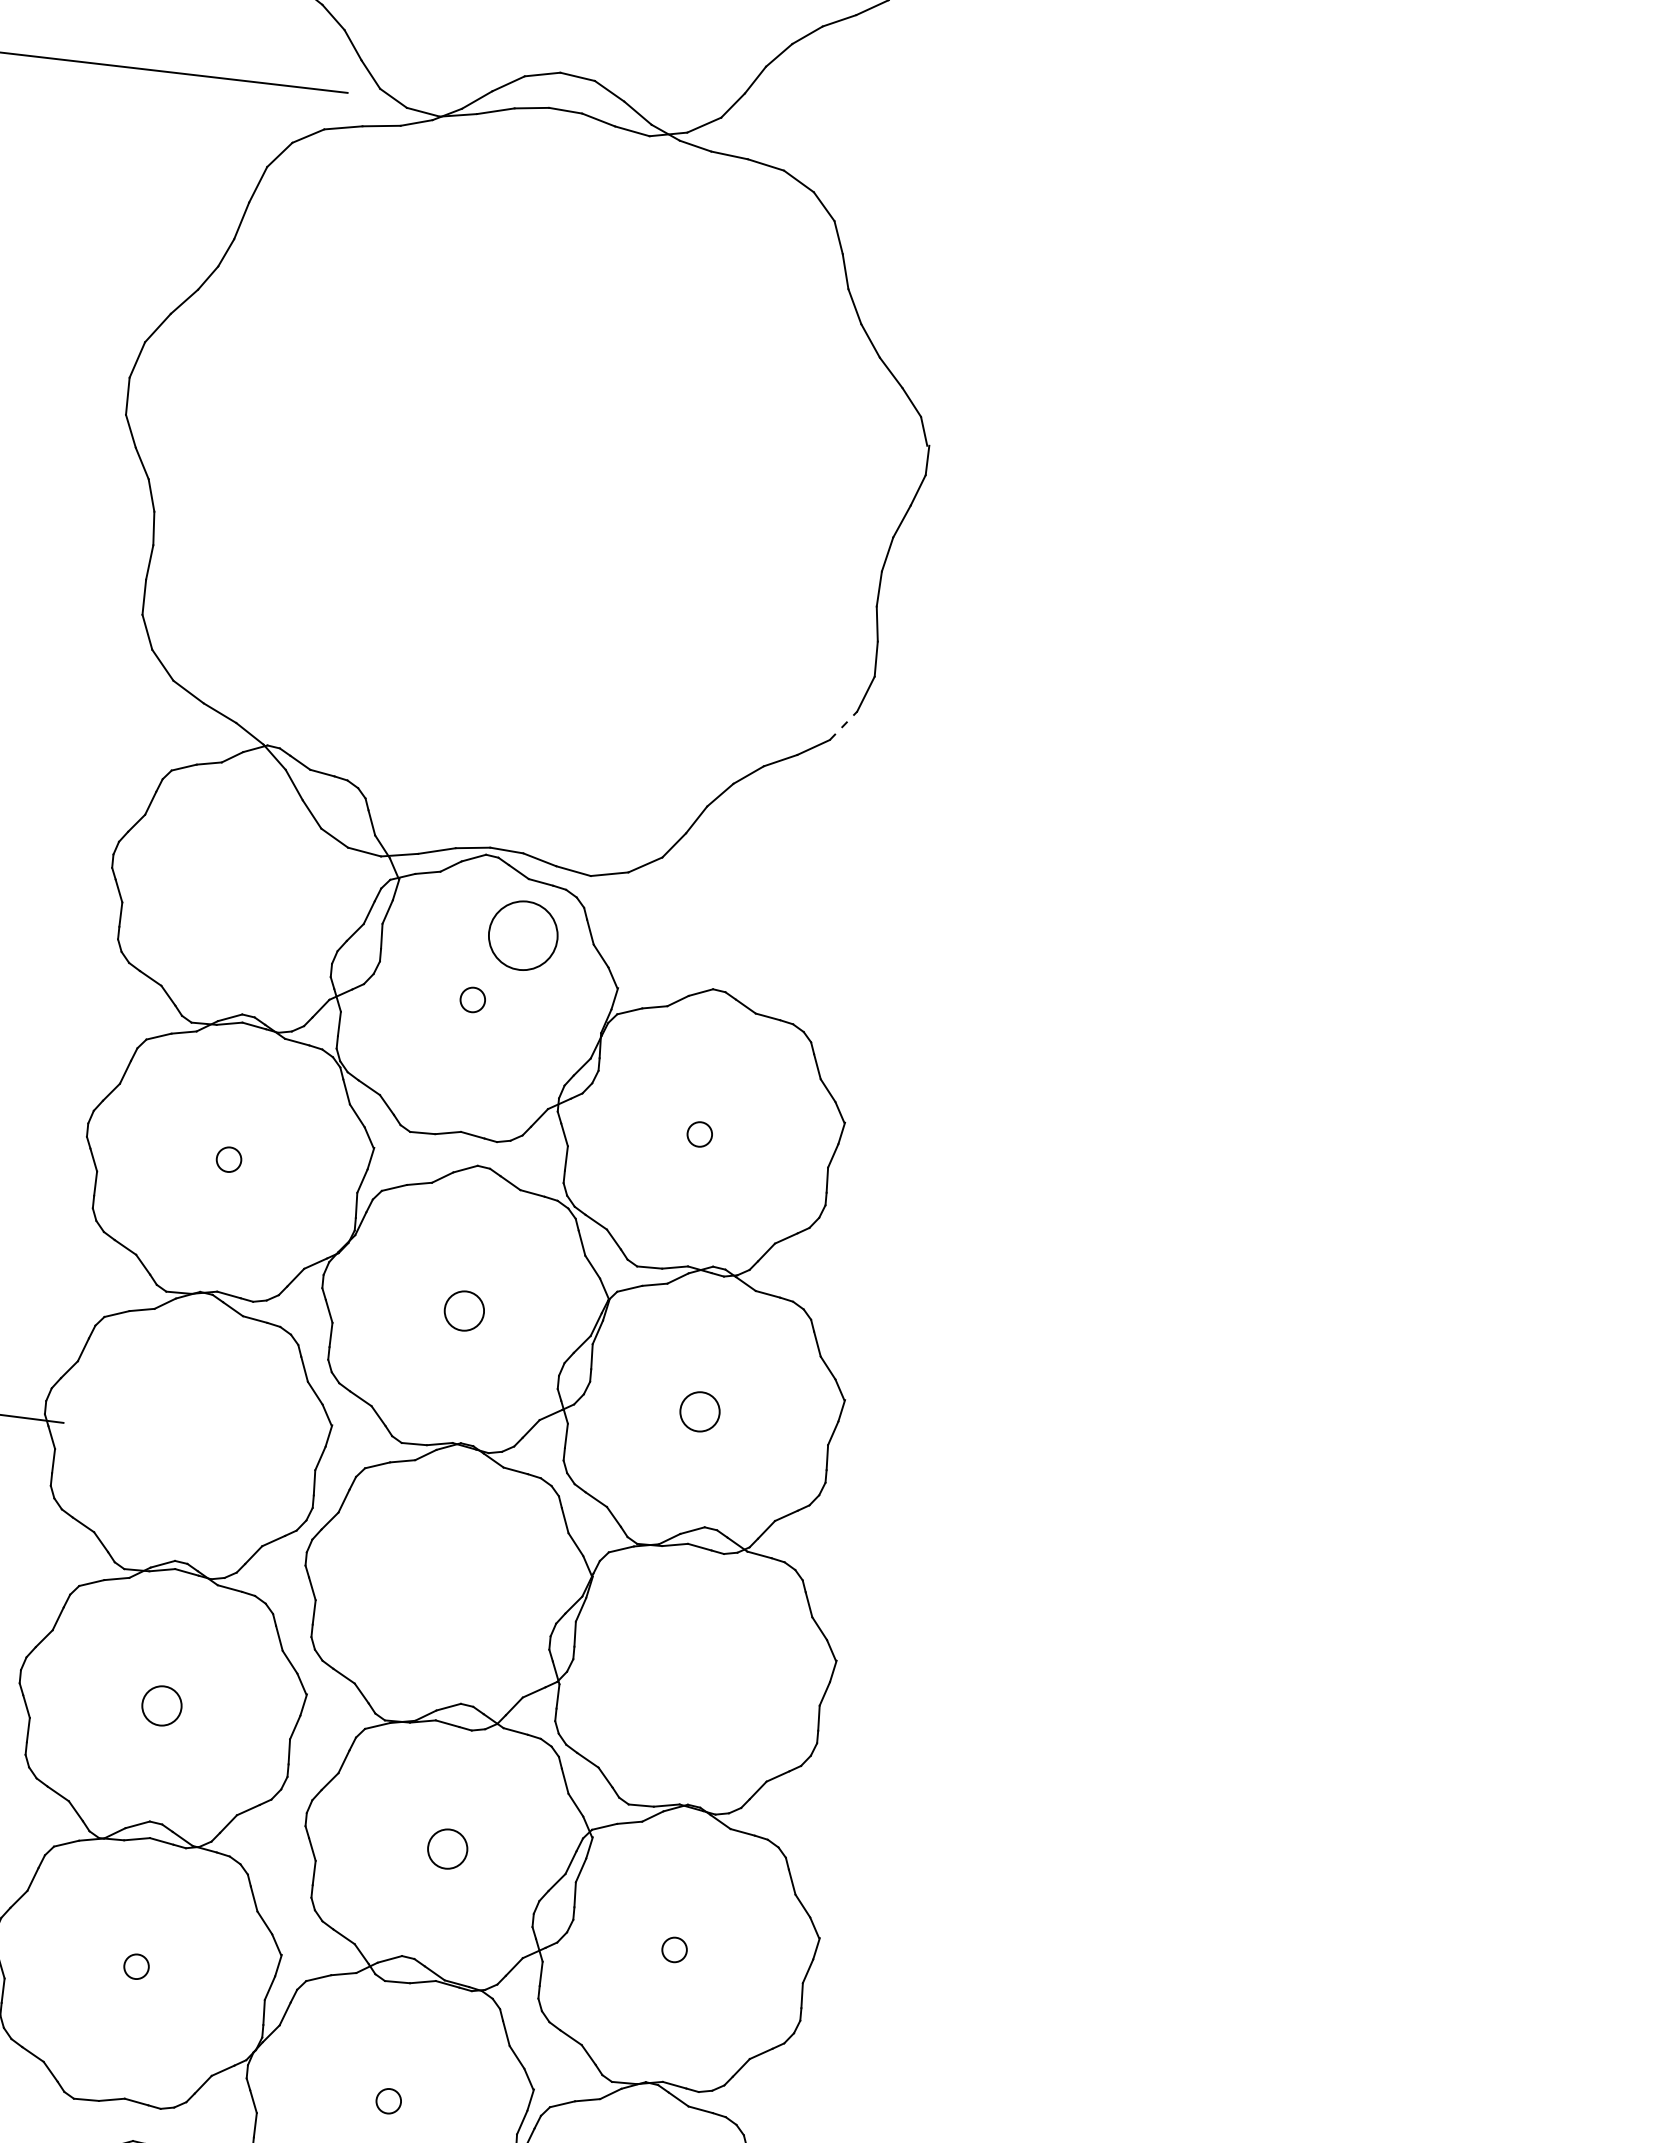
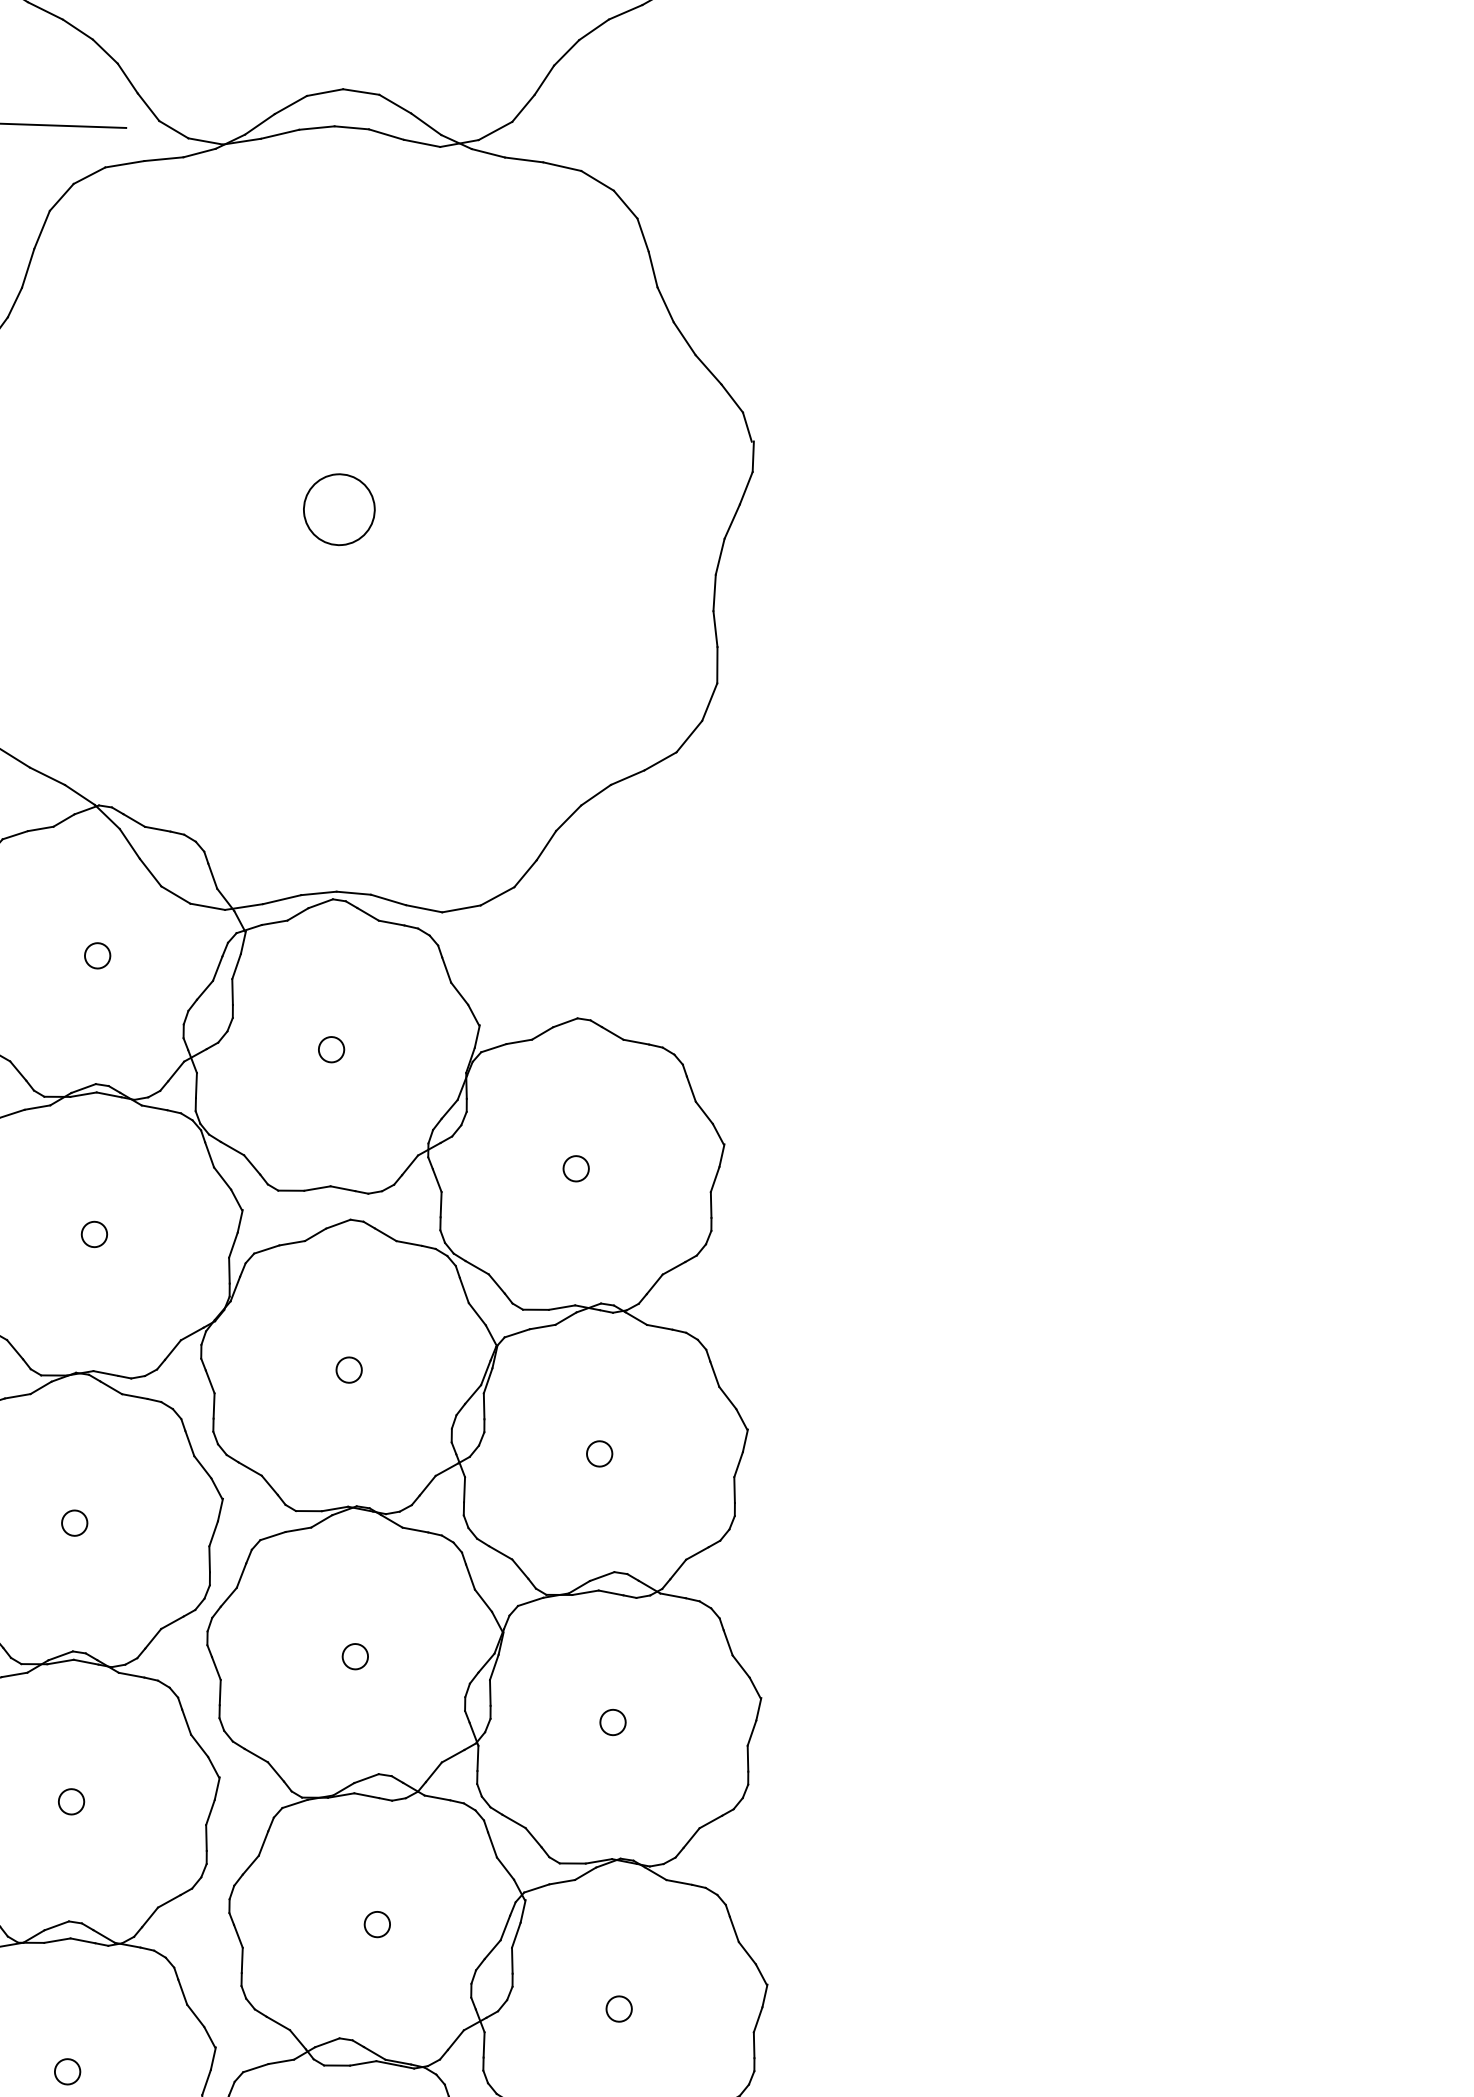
line: (843, 725) -> (689, 736), dashed -> solid
circle: (254, 890) -> (97, 955), added
circle: (523, 935) -> (339, 509), moved
circle: (464, 1310) -> (349, 1369), size x0.62
circle: (699, 1411) -> (599, 1453), size x0.62
circle: (186, 1437) -> (74, 1523), added
circle: (447, 1588) -> (355, 1656), added
circle: (691, 1672) -> (613, 1722), added
circle: (161, 1706) -> (71, 1802), size x0.62
circle: (447, 1848) -> (377, 1923), size x0.62

